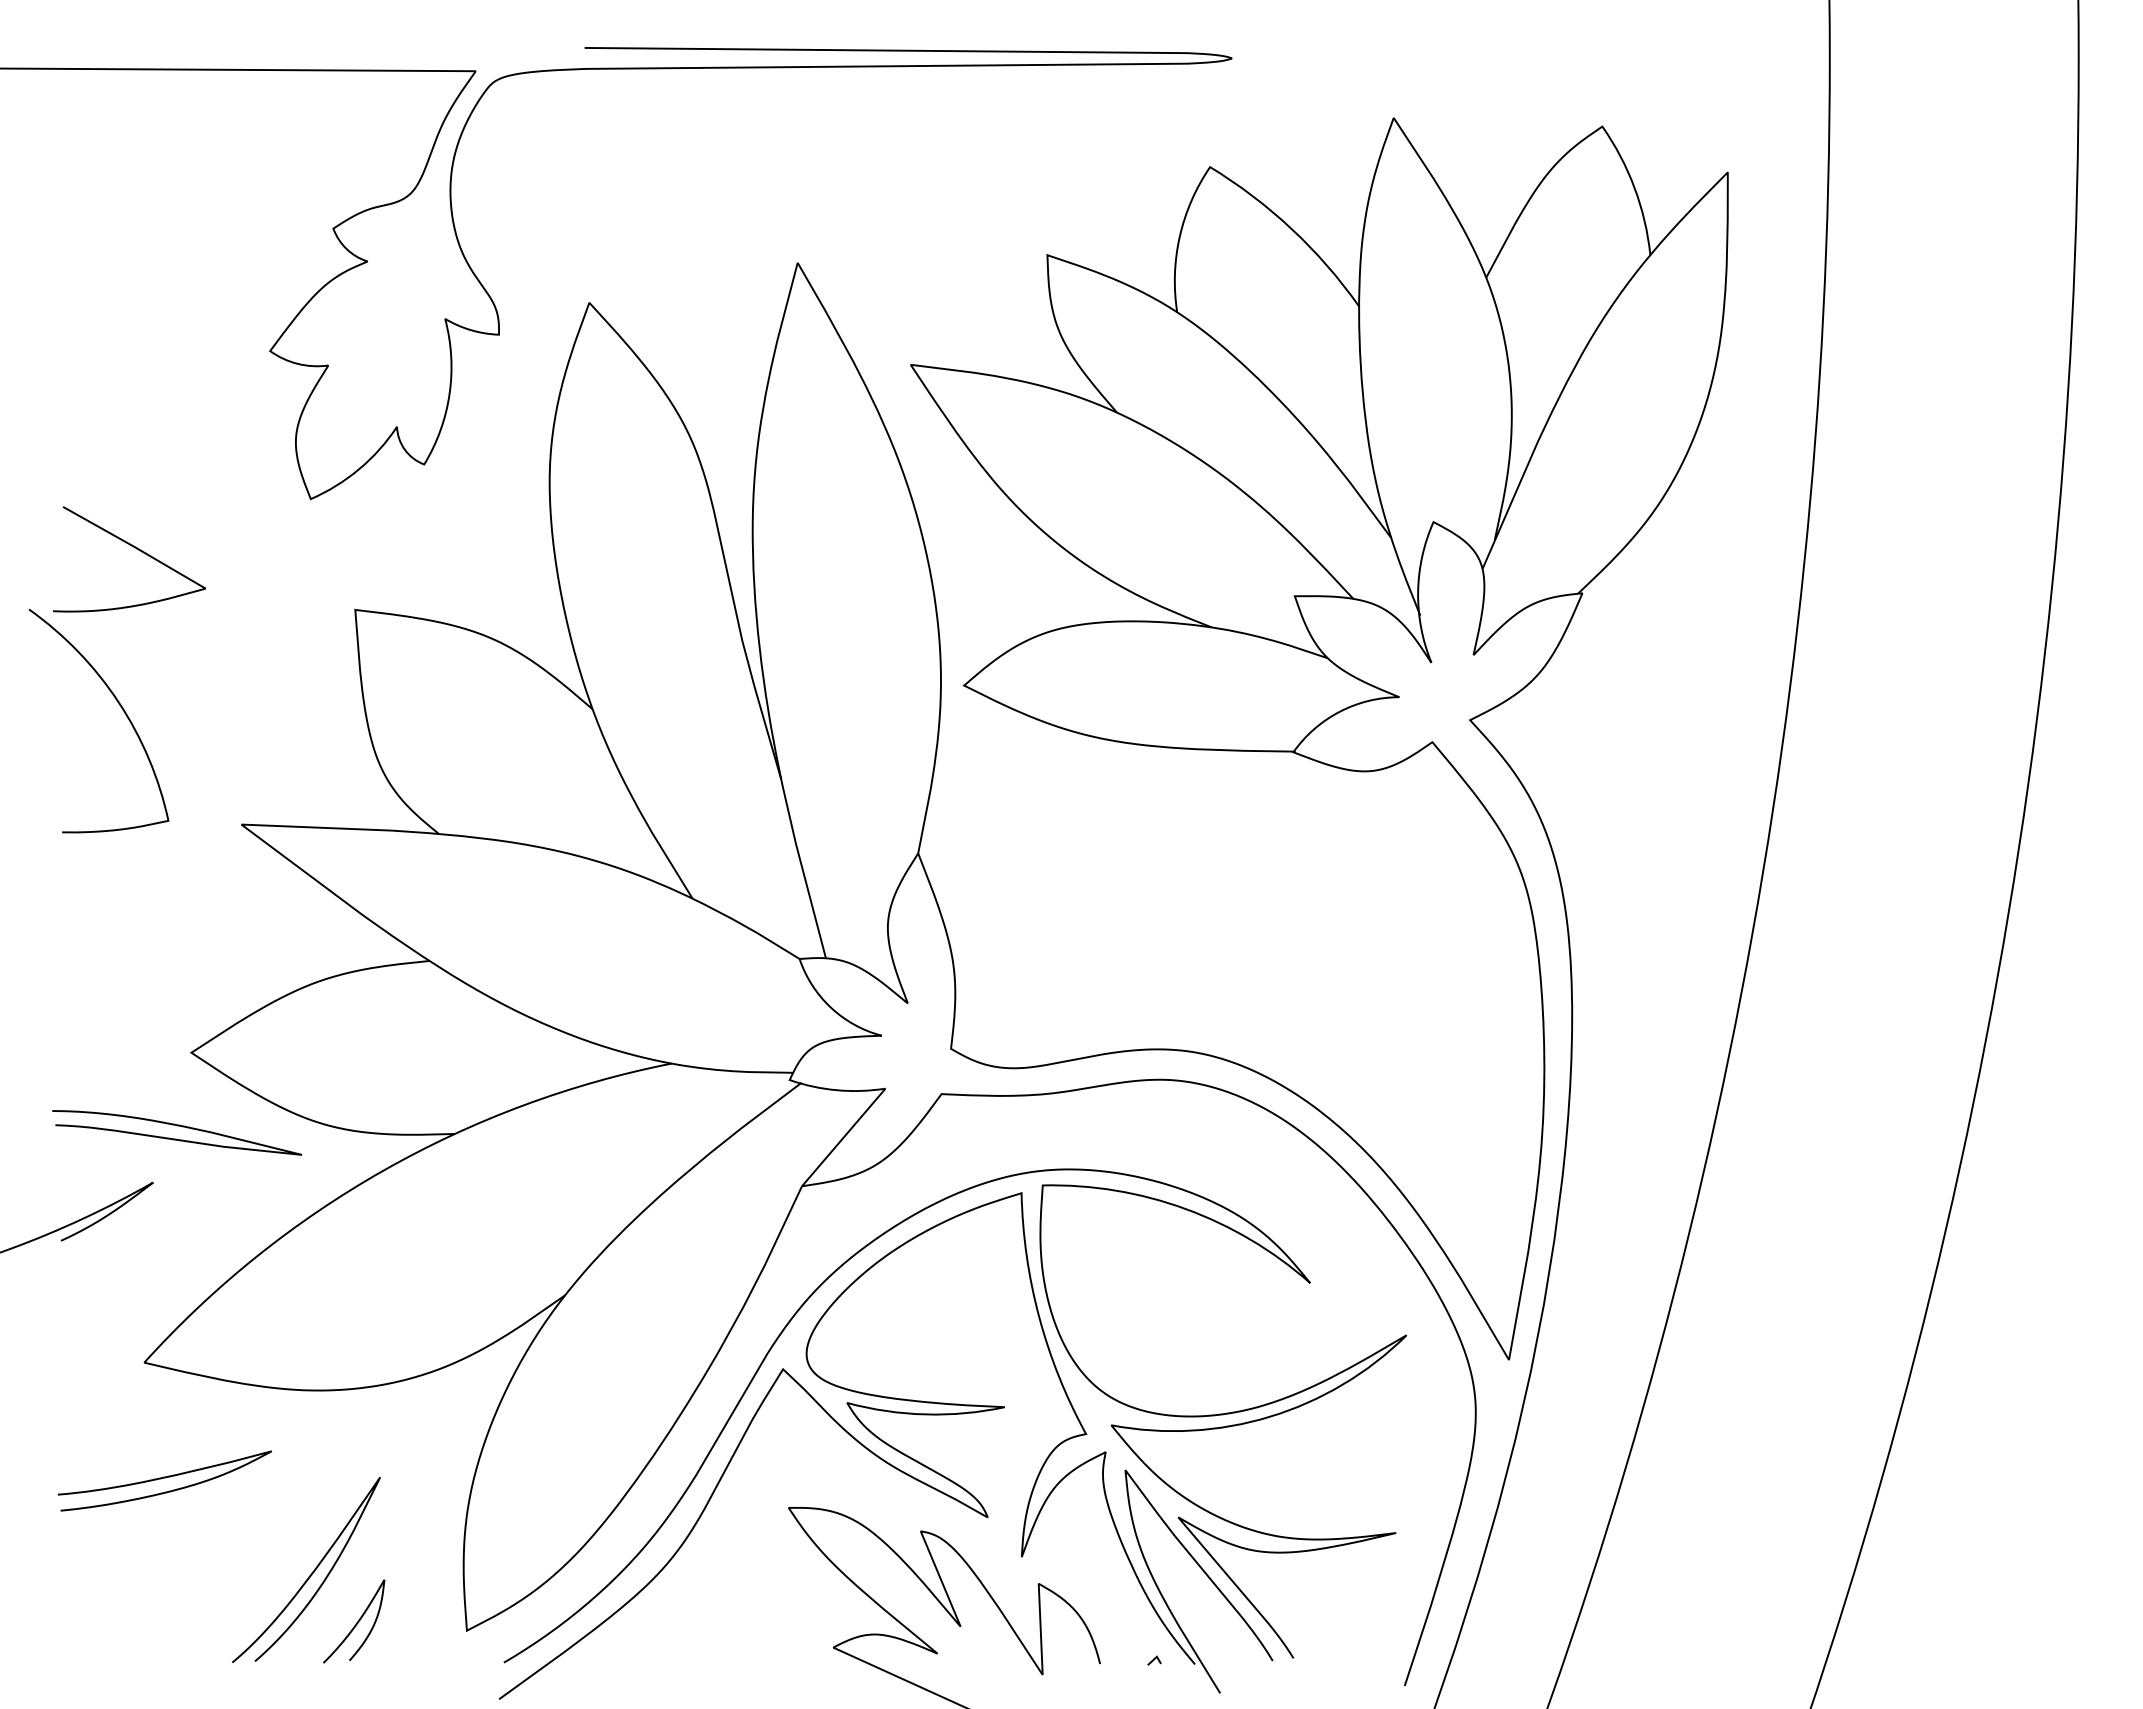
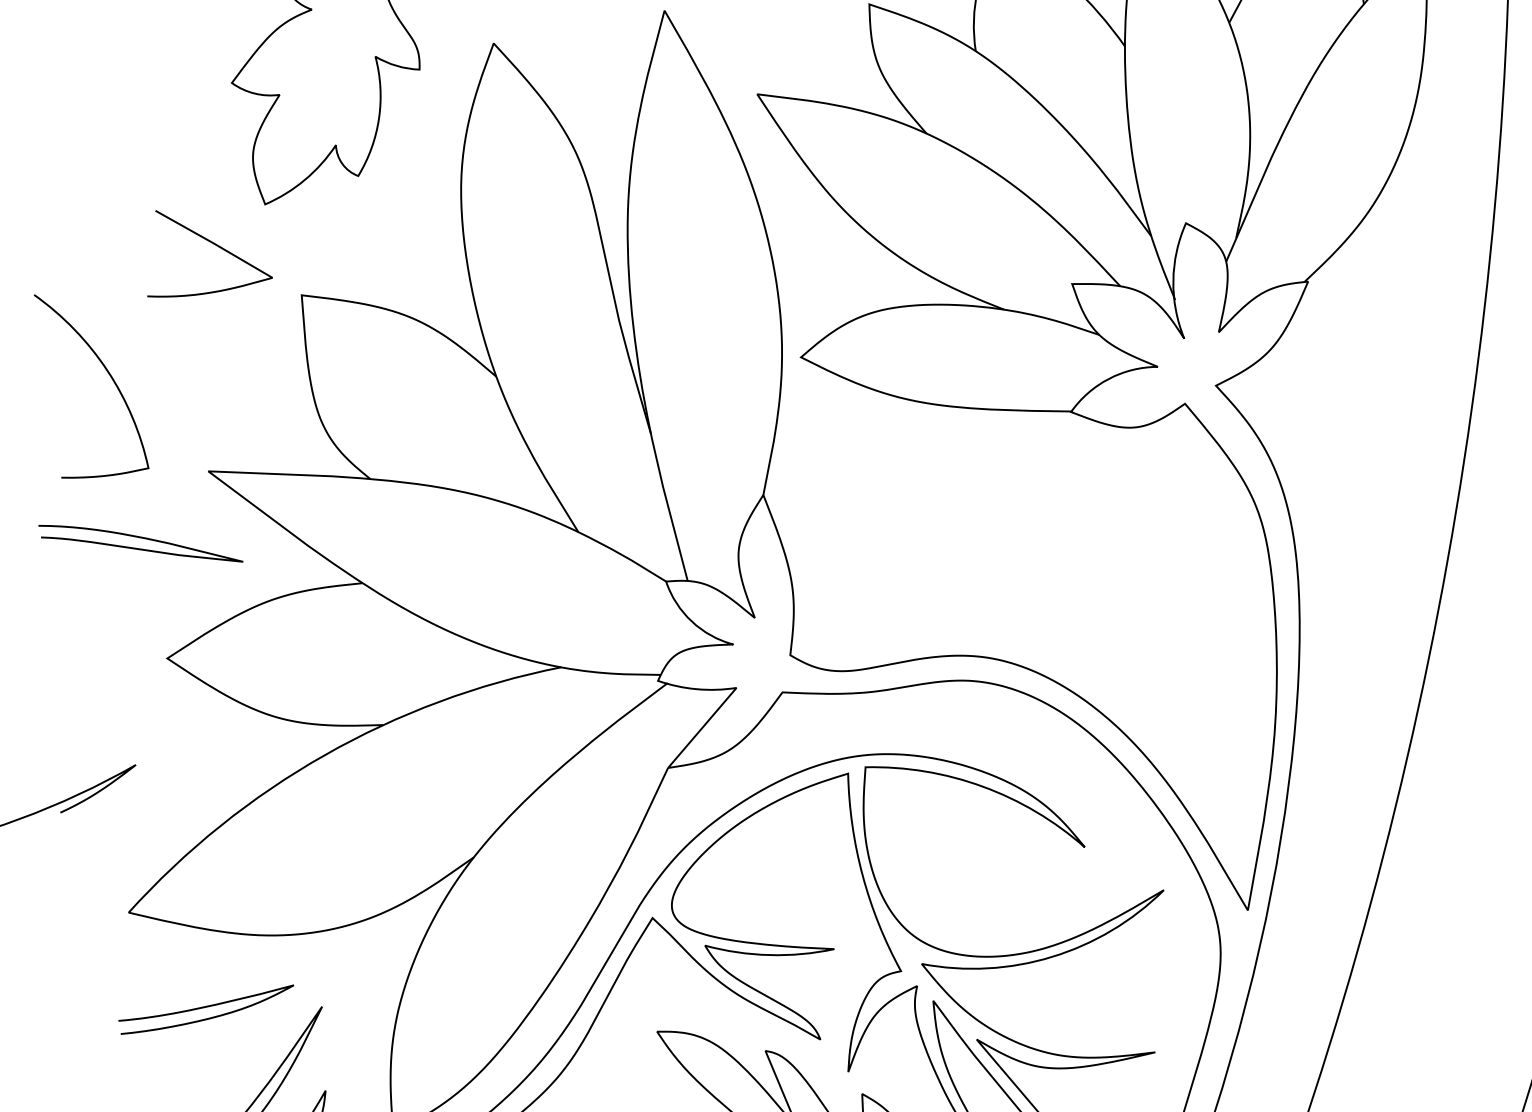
curve: (136, 549) -> (215, 245), moved
curve: (177, 1126) -> (141, 538), moved
curve: (164, 1478) -> (205, 1007), moved

